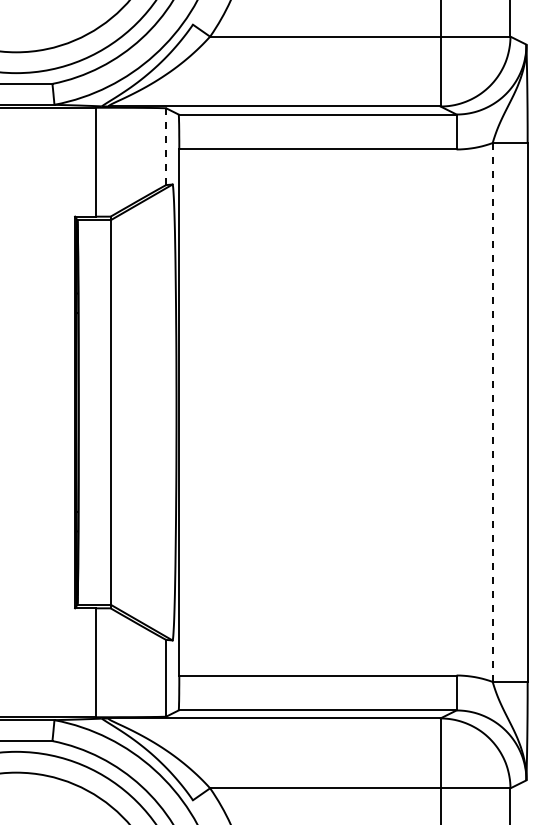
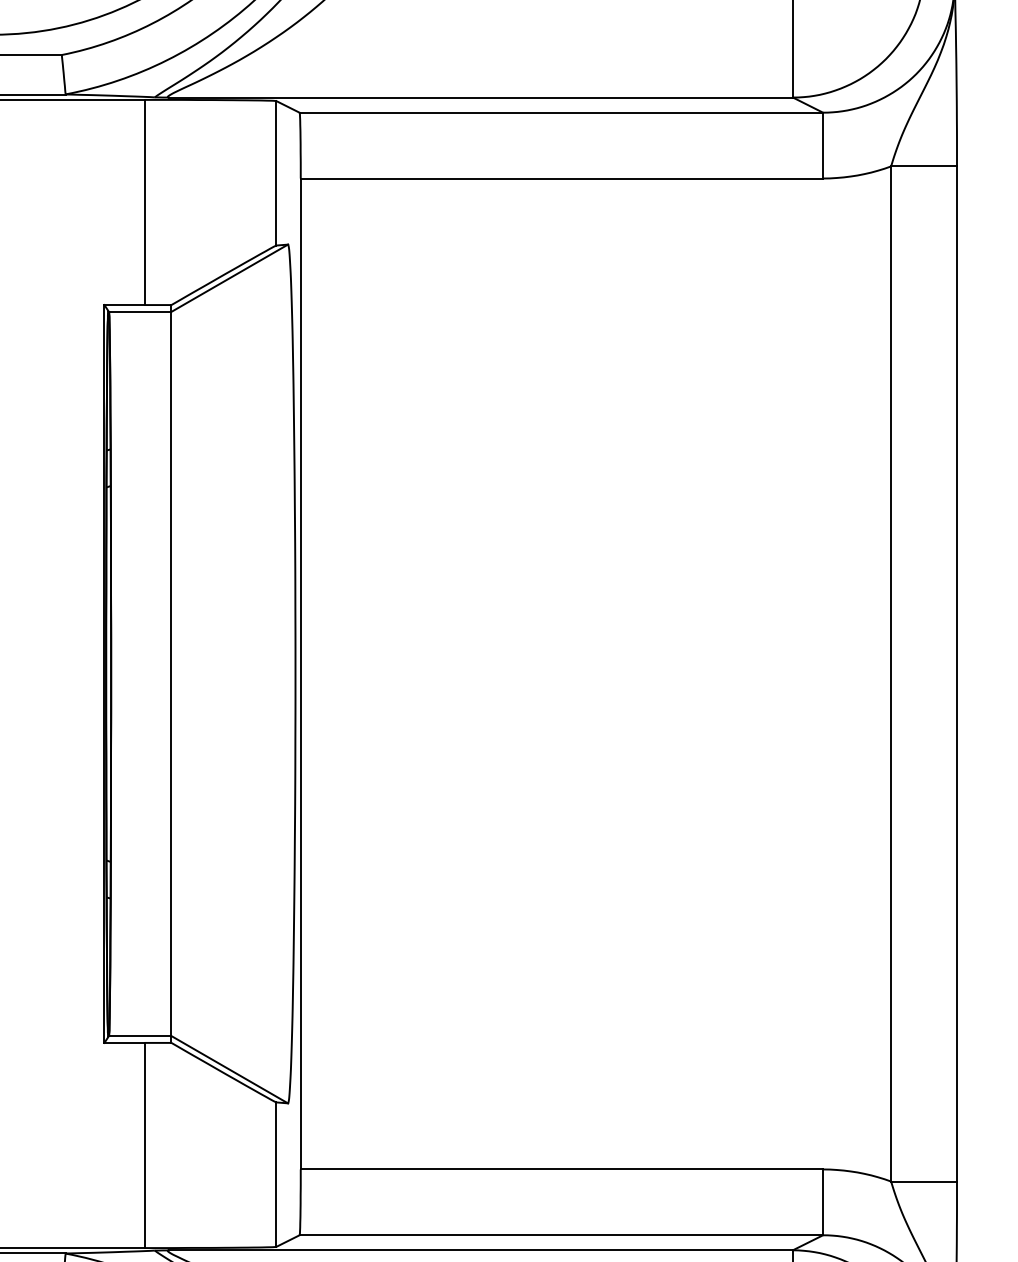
line: (166, 146) -> (276, 172), dashed -> solid
line: (492, 412) -> (890, 673), dashed -> solid

